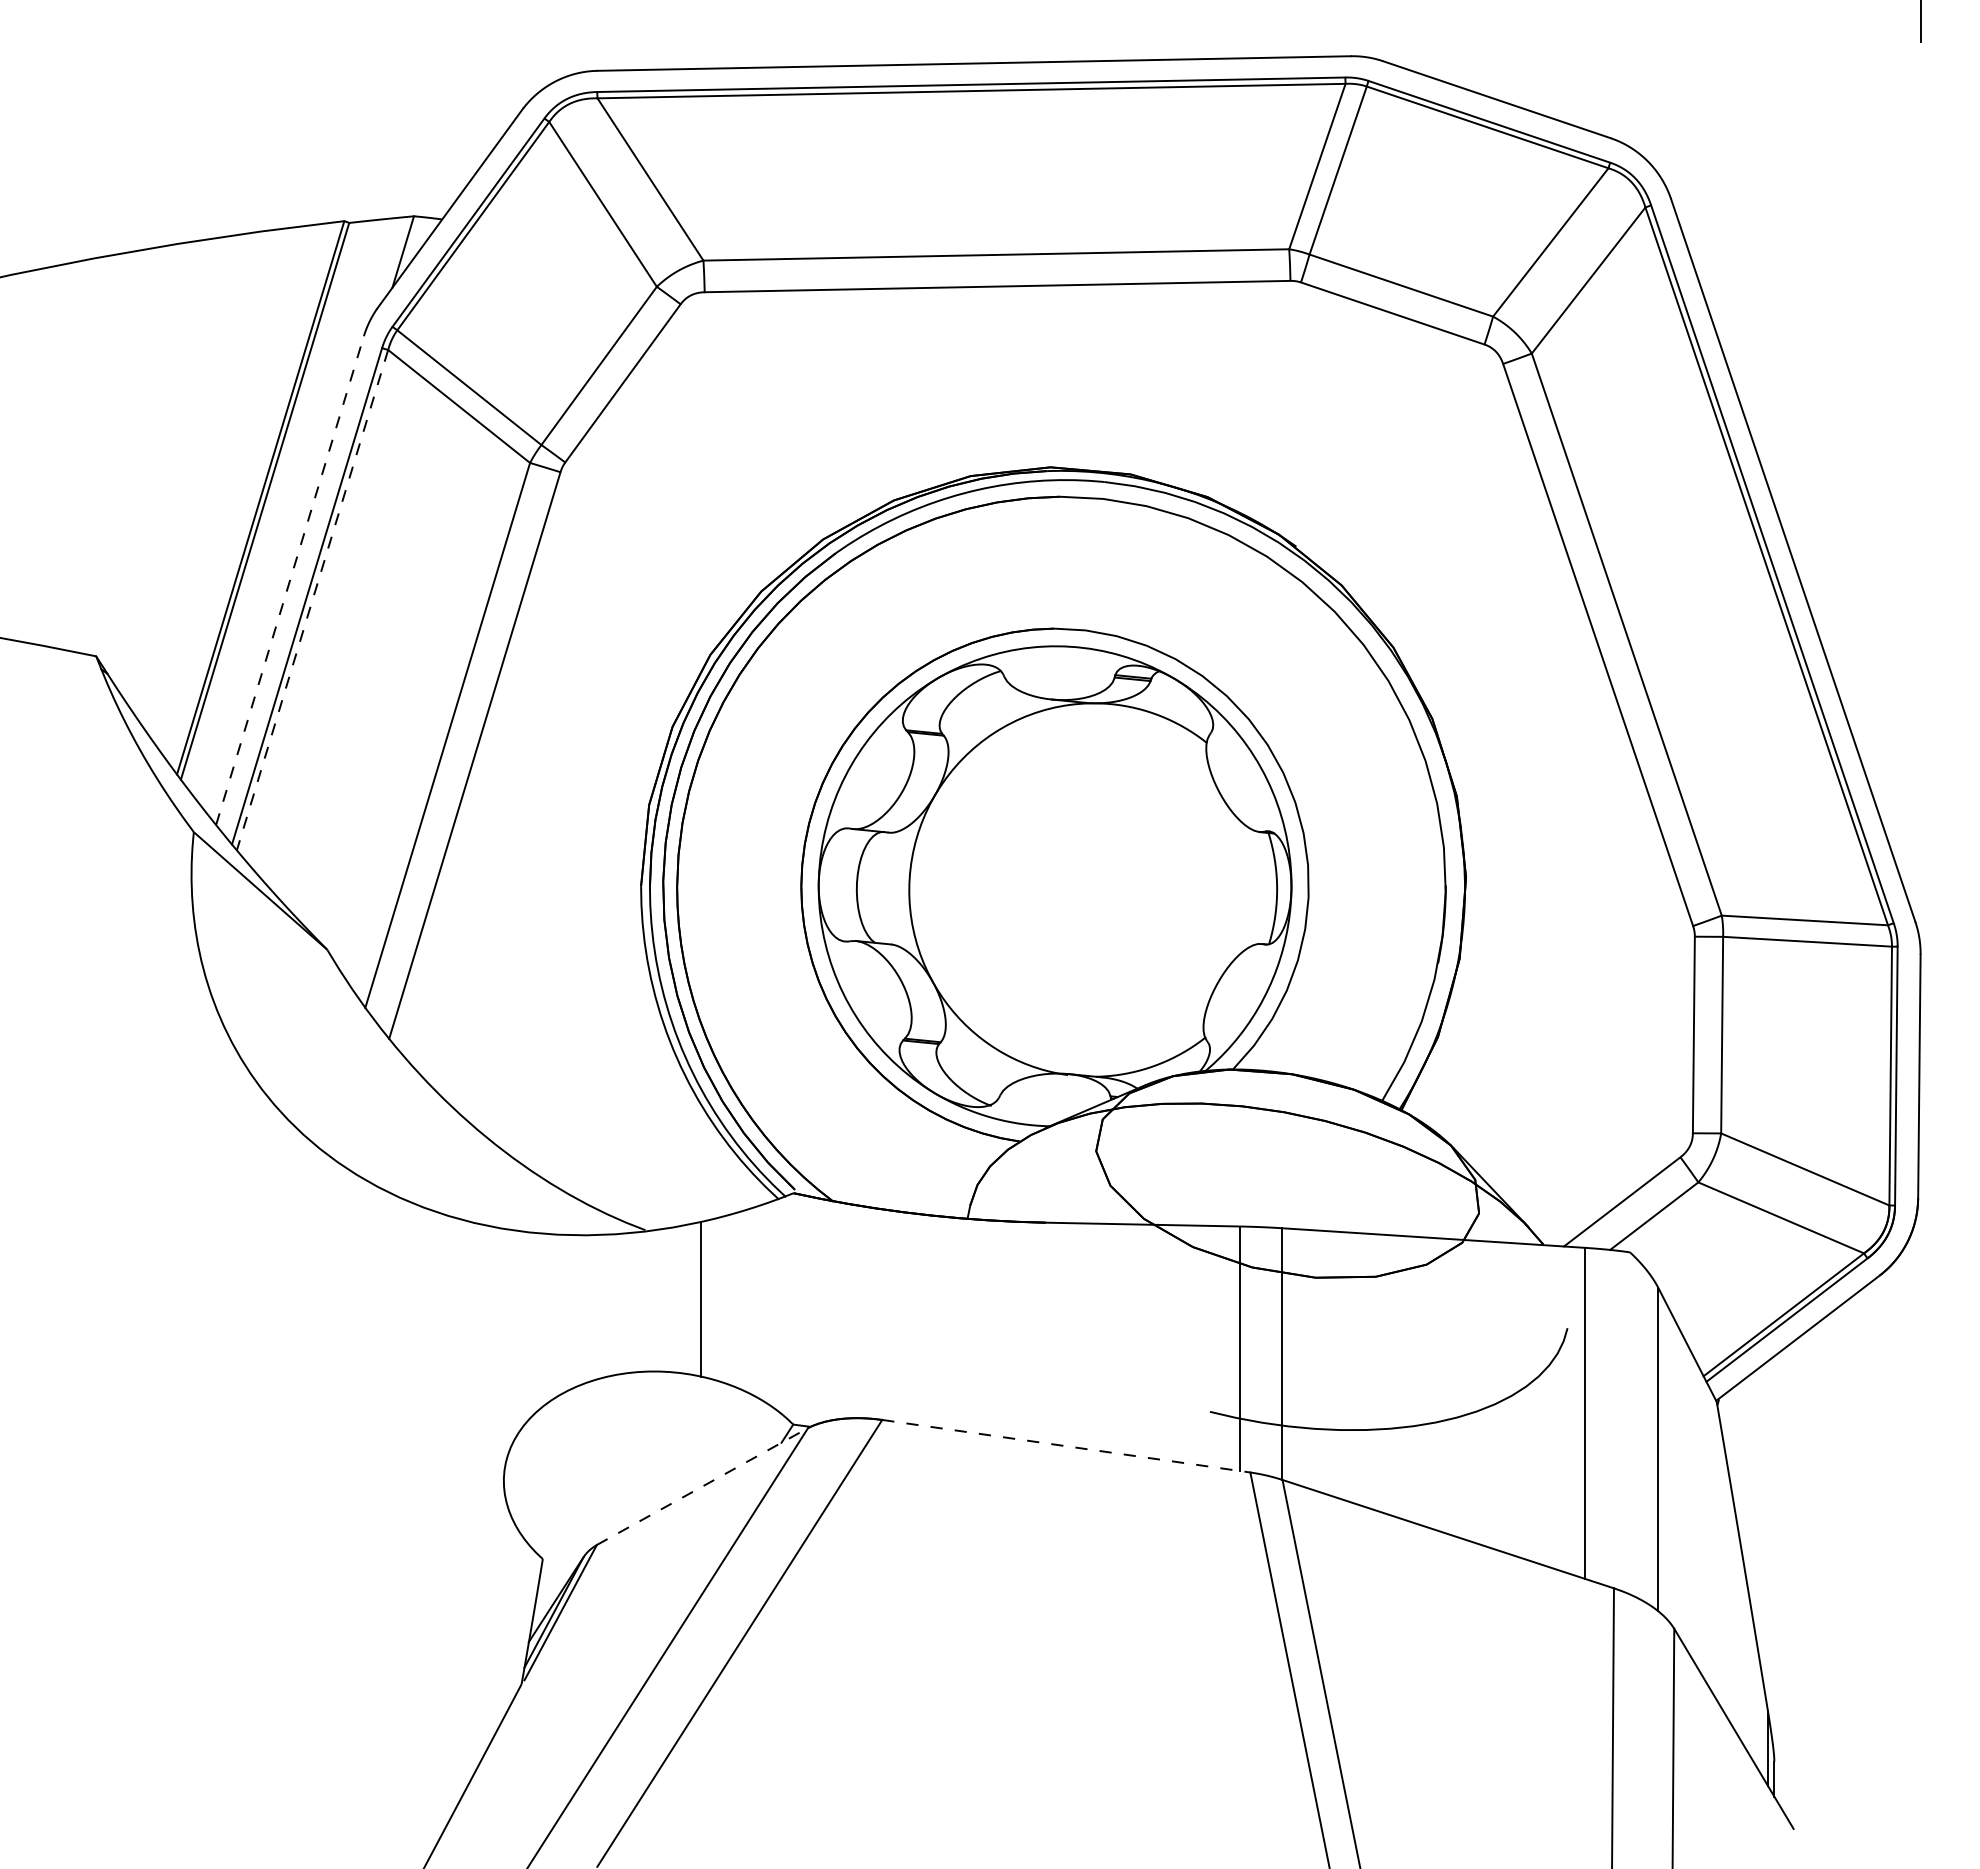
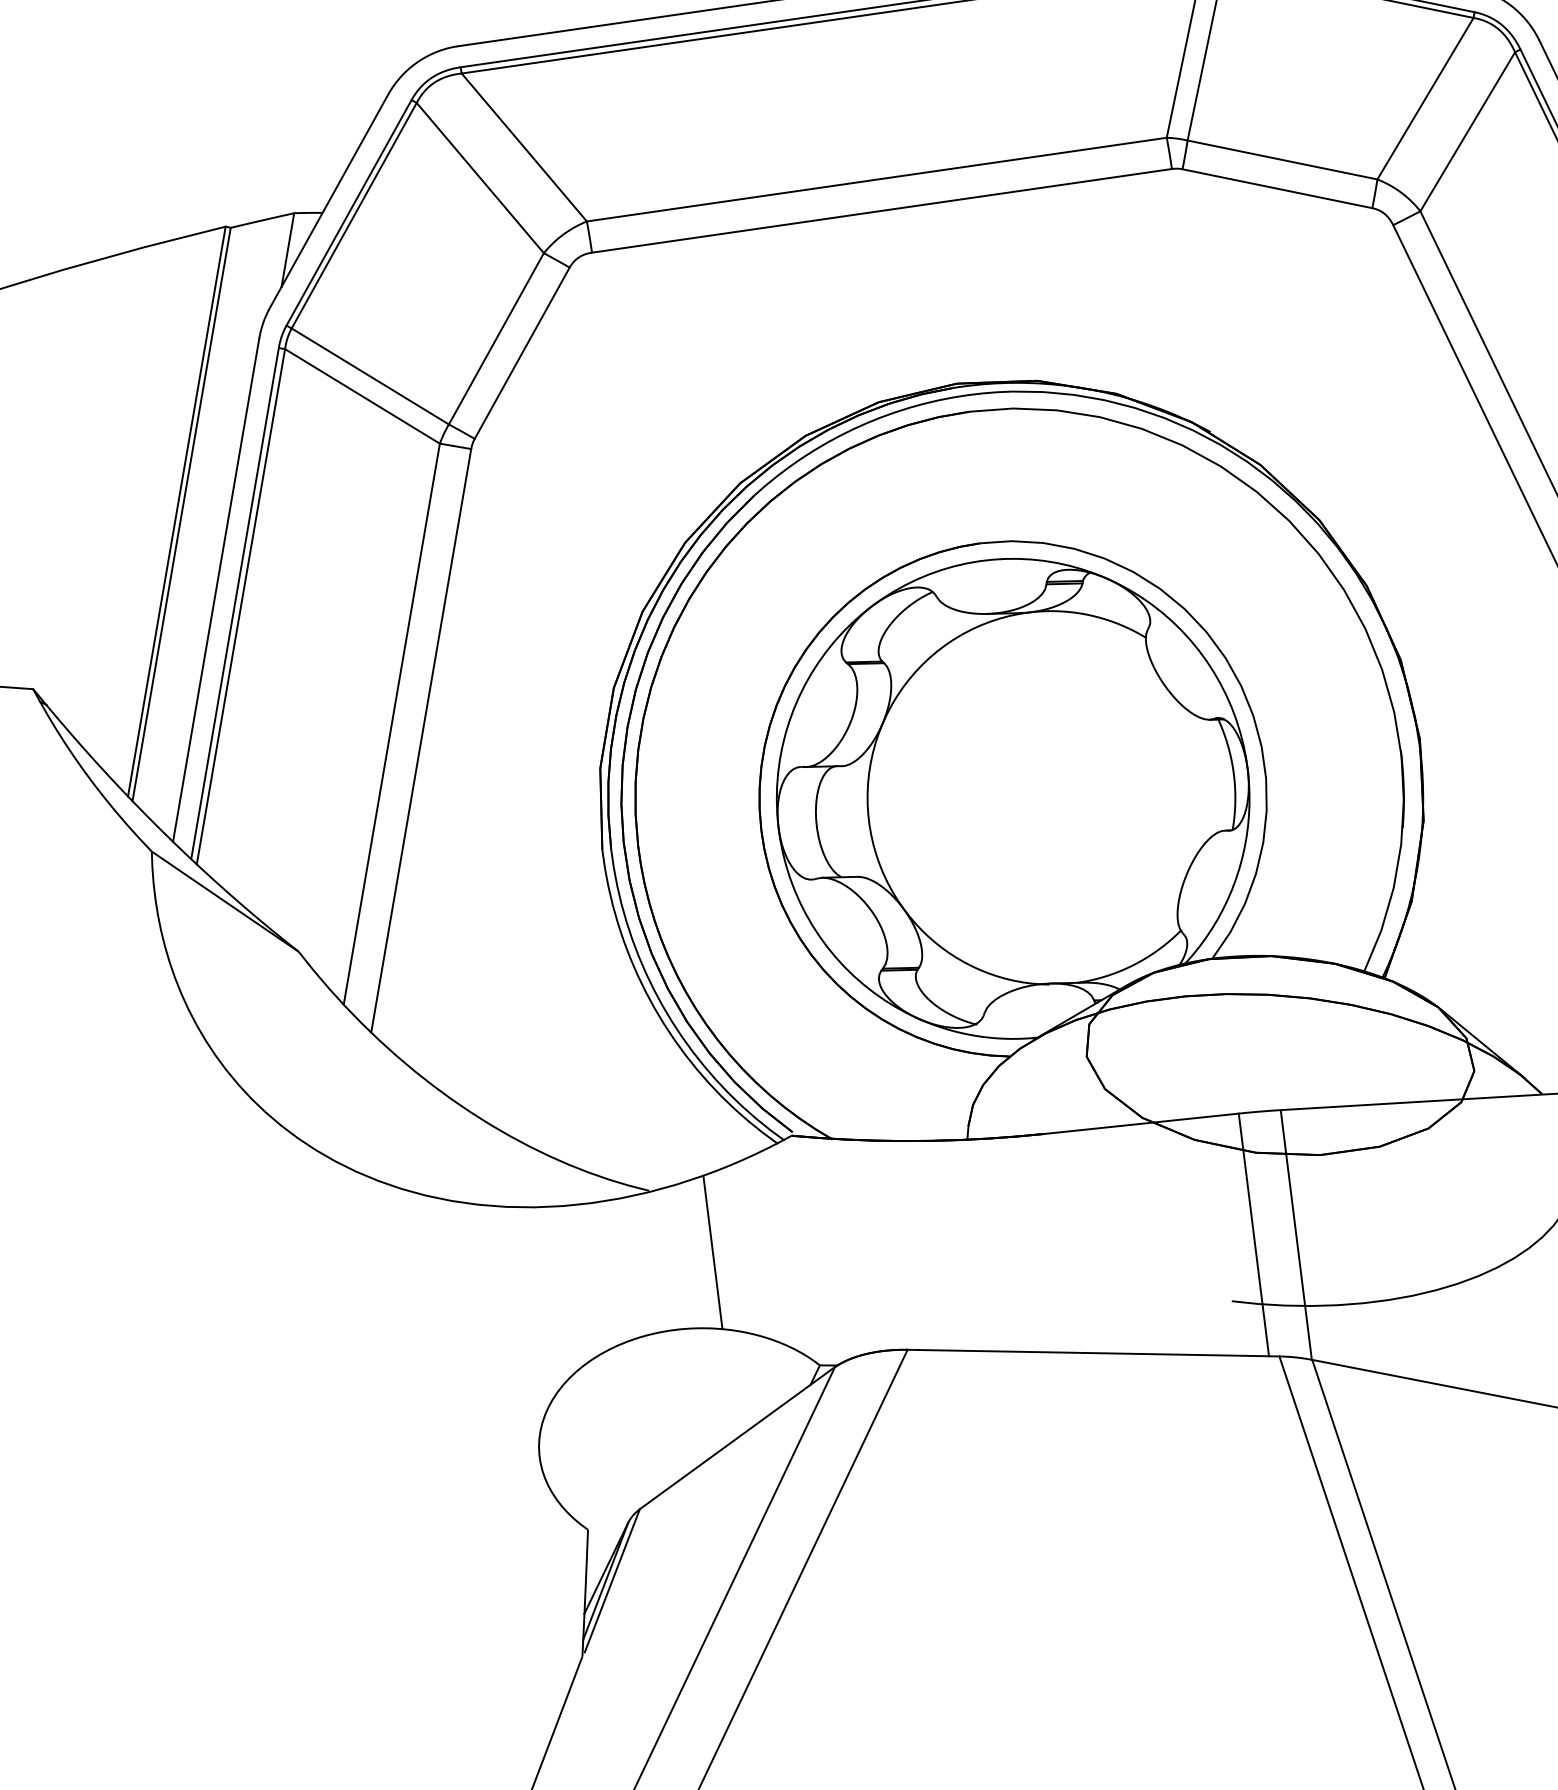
line: (290, 580) -> (216, 589), dashed -> solid
line: (312, 600) -> (240, 607), dashed -> solid
line: (1066, 1446) -> (1093, 1353), dashed -> solid
line: (702, 1486) -> (737, 1438), dashed -> solid

